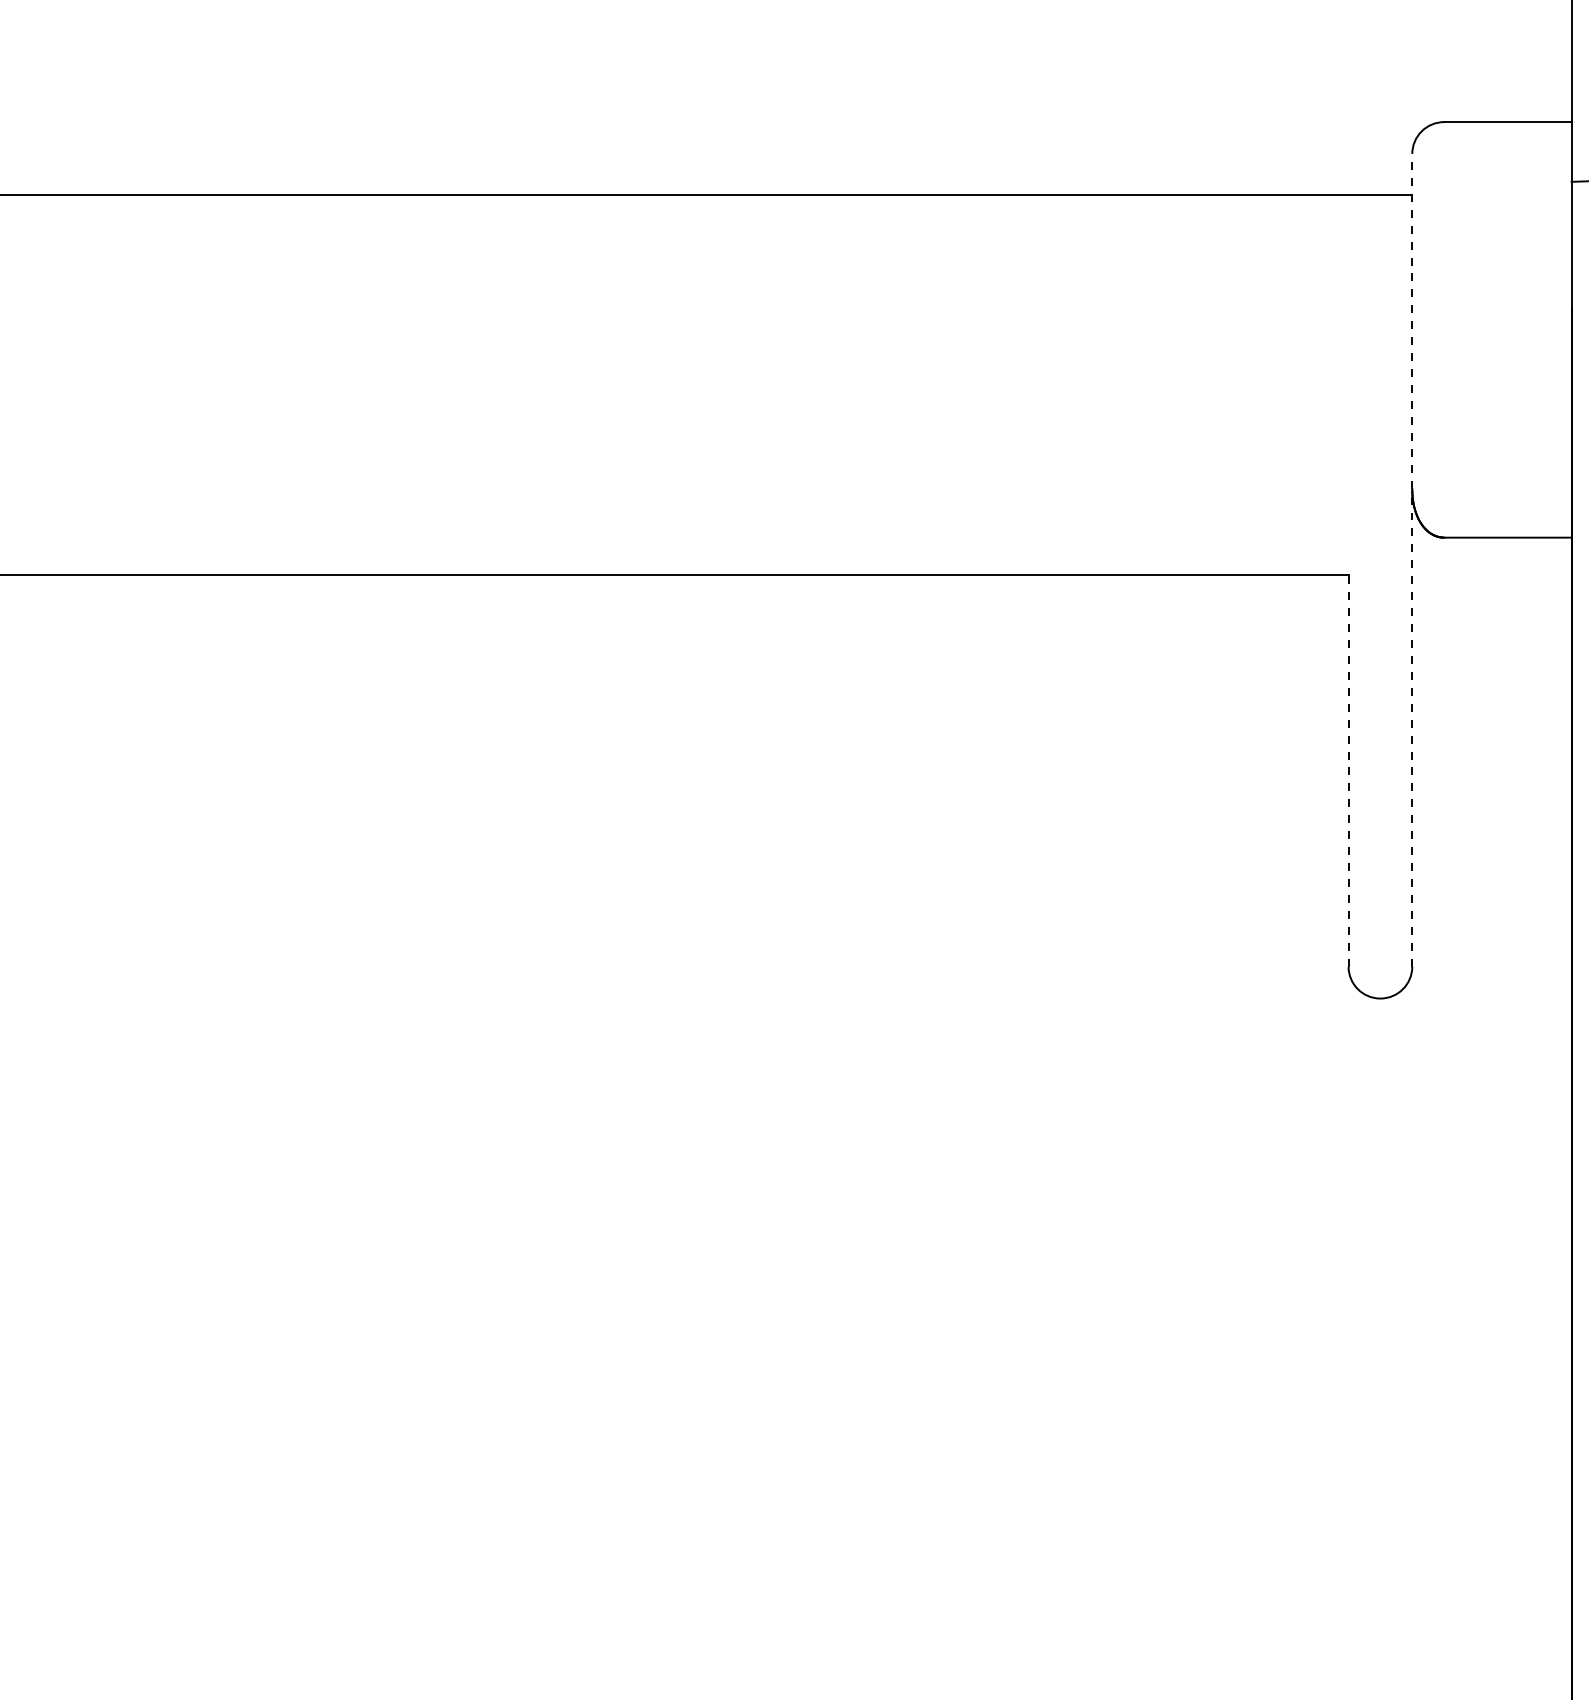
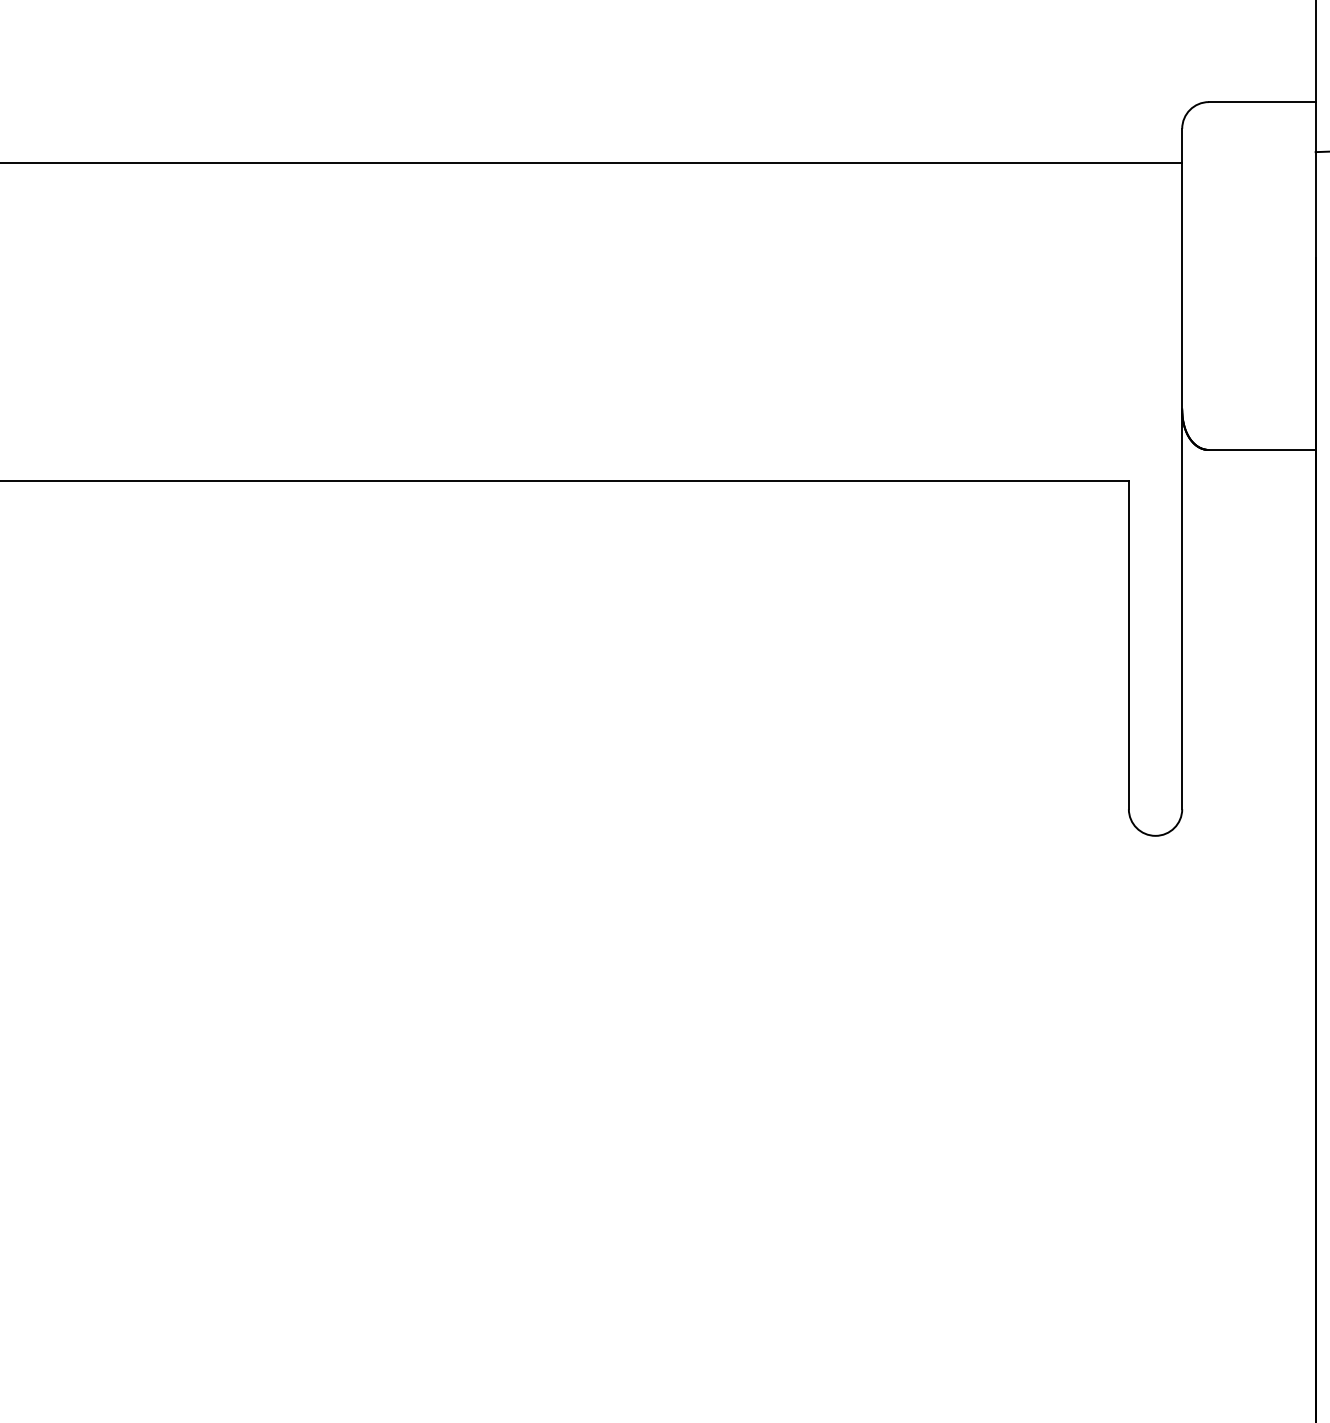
line: (1412, 559) -> (1182, 468), dashed -> solid
line: (1348, 770) -> (1128, 644), dashed -> solid

